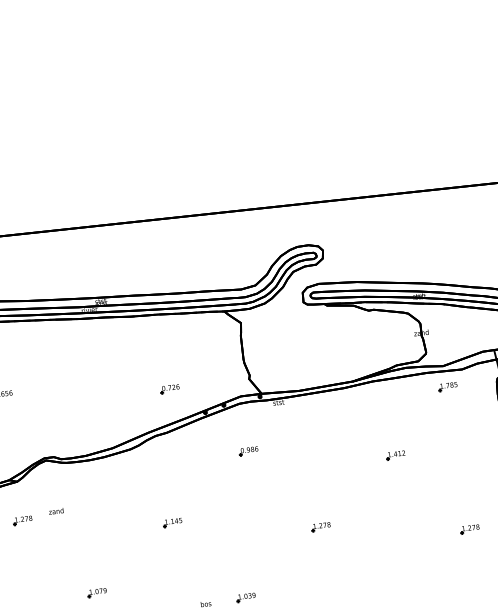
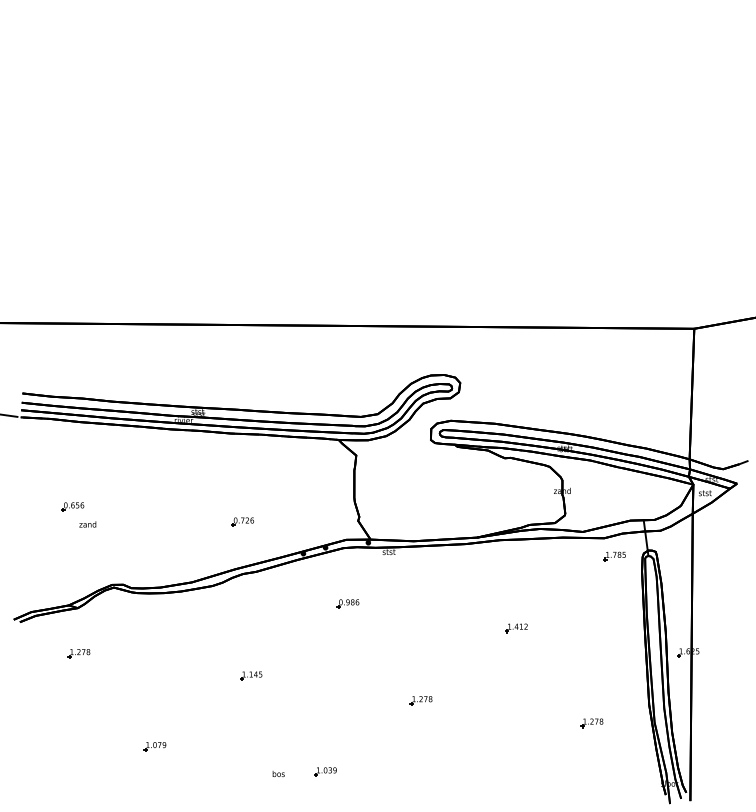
part: (447, 386) -> (614, 556), moved
part: (169, 388) -> (242, 521), moved
text: (56, 511) -> (87, 524), moved

